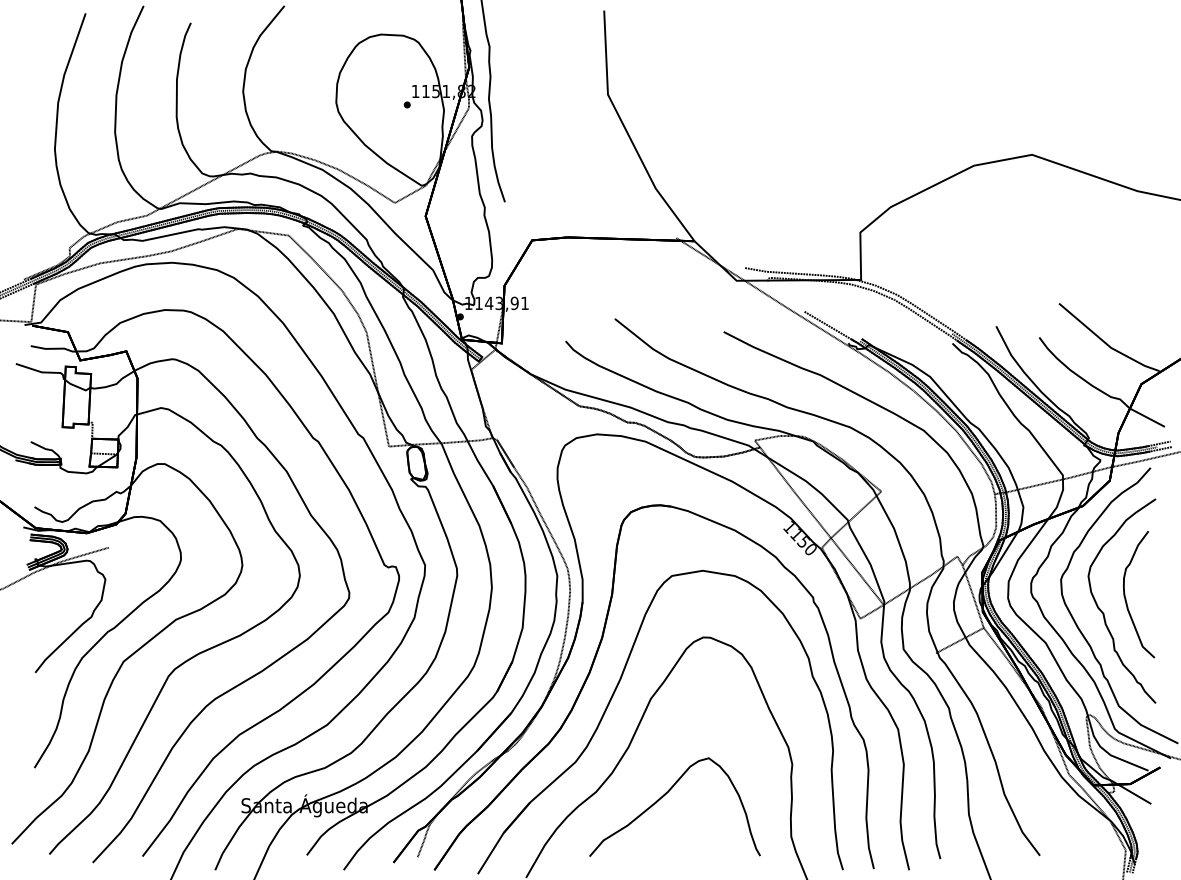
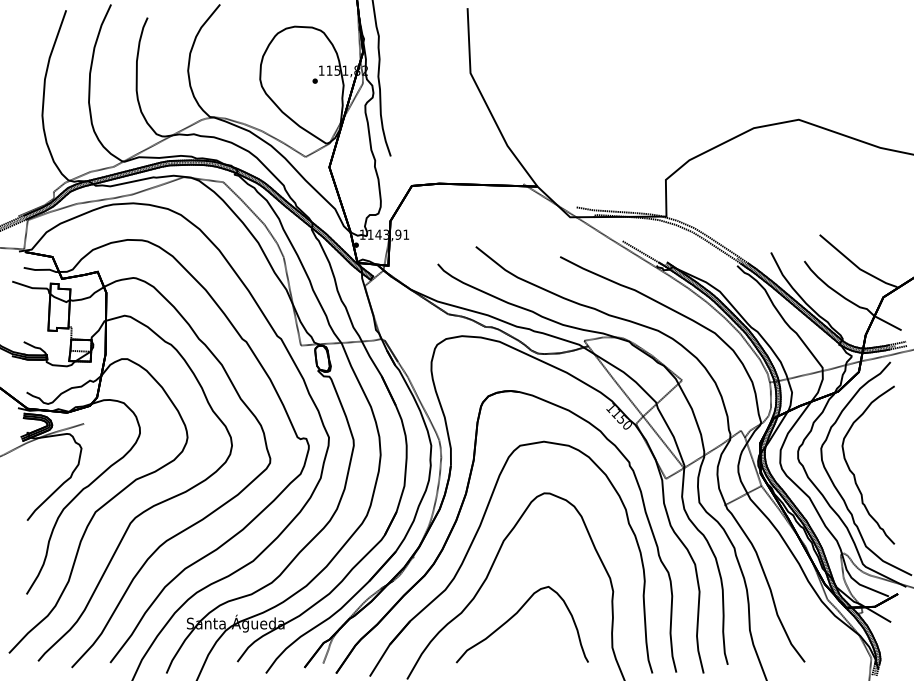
curve: (1125, 595) -> (871, 460), removed

